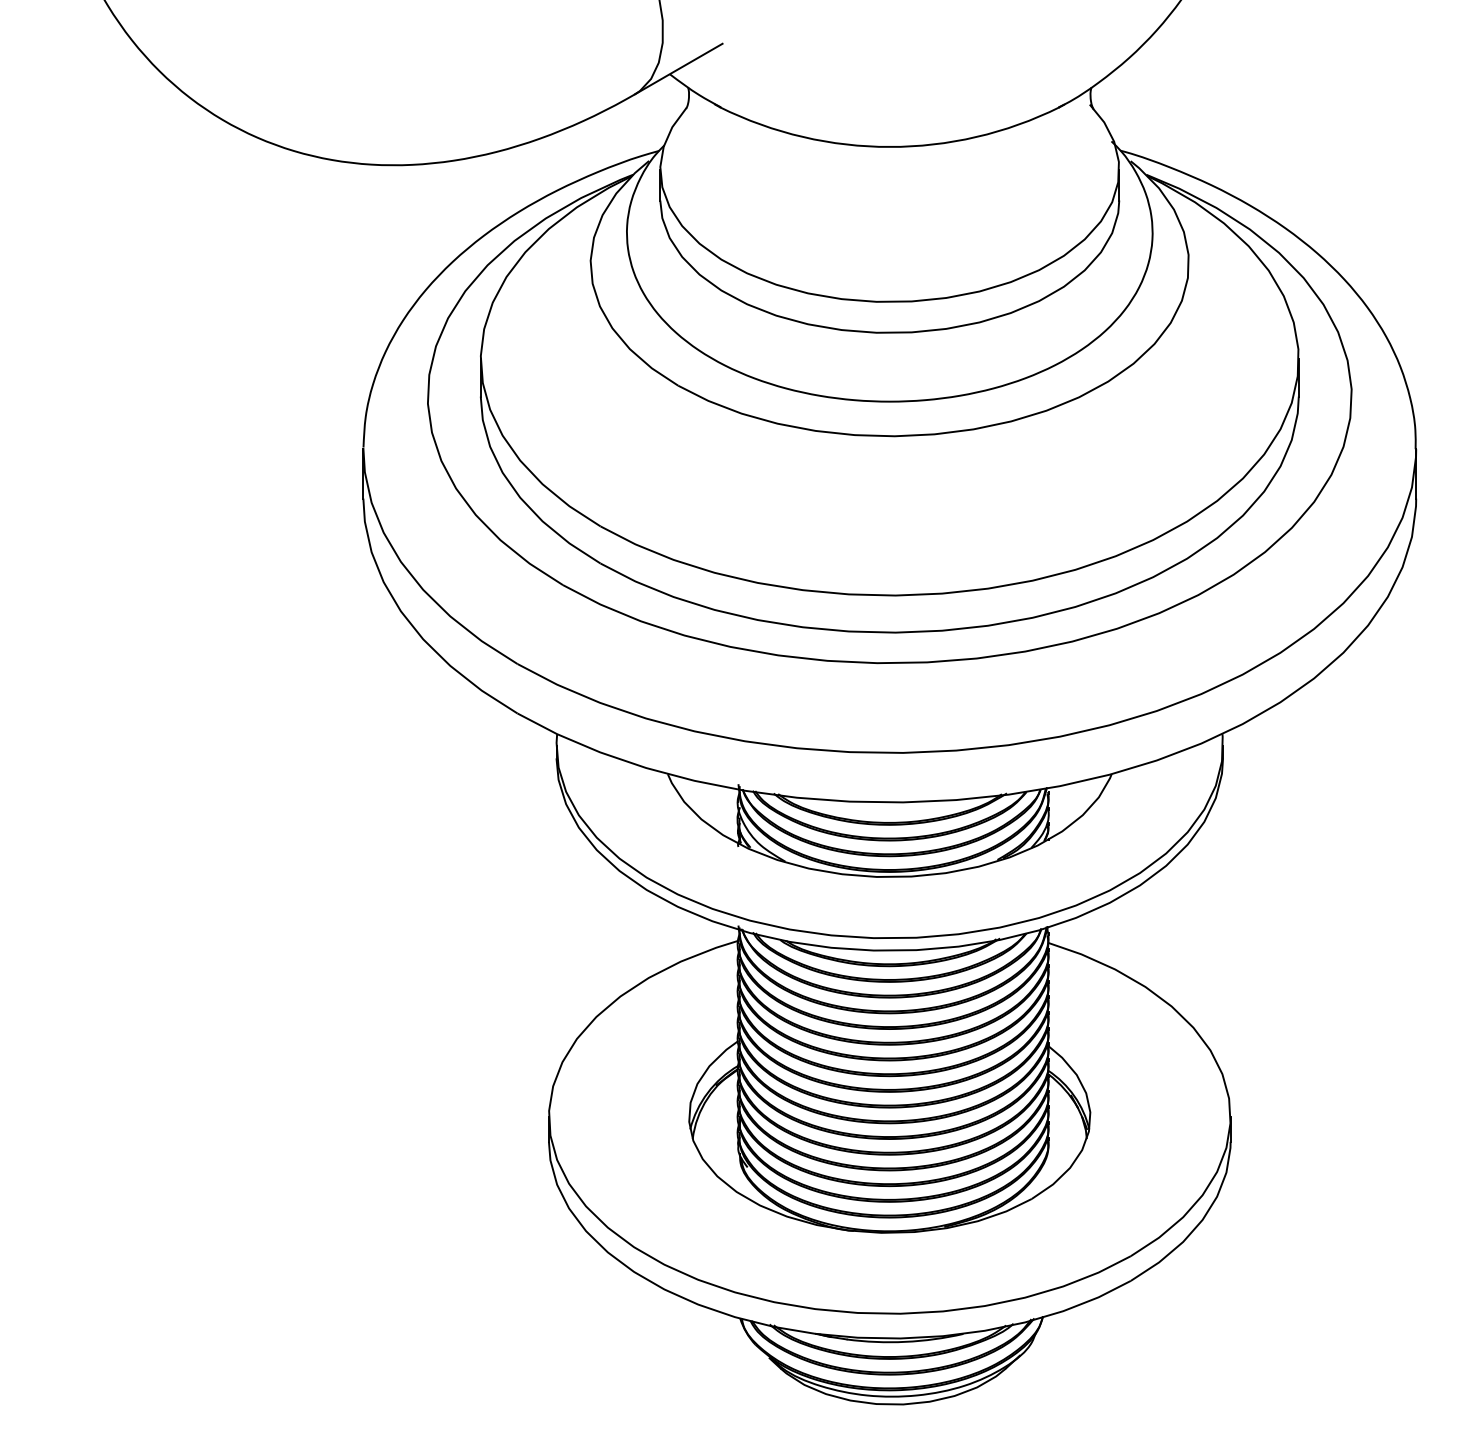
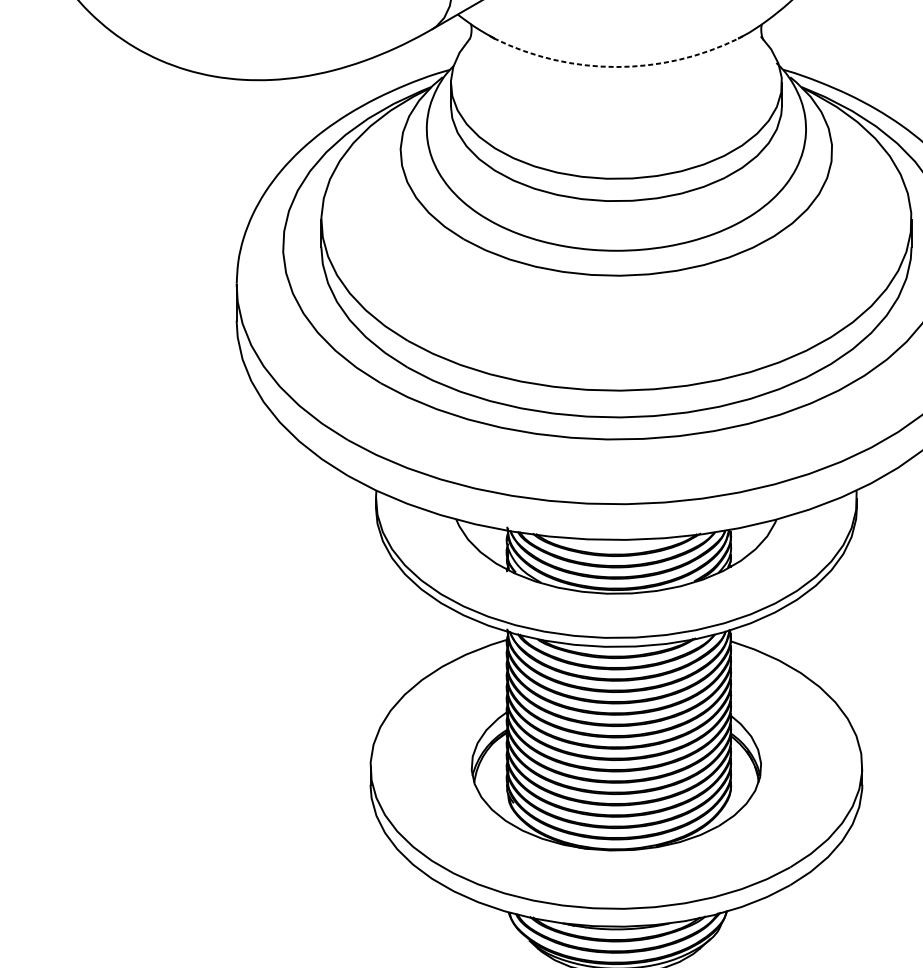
arc: (889, 146) -> (616, 66), solid -> dashed

